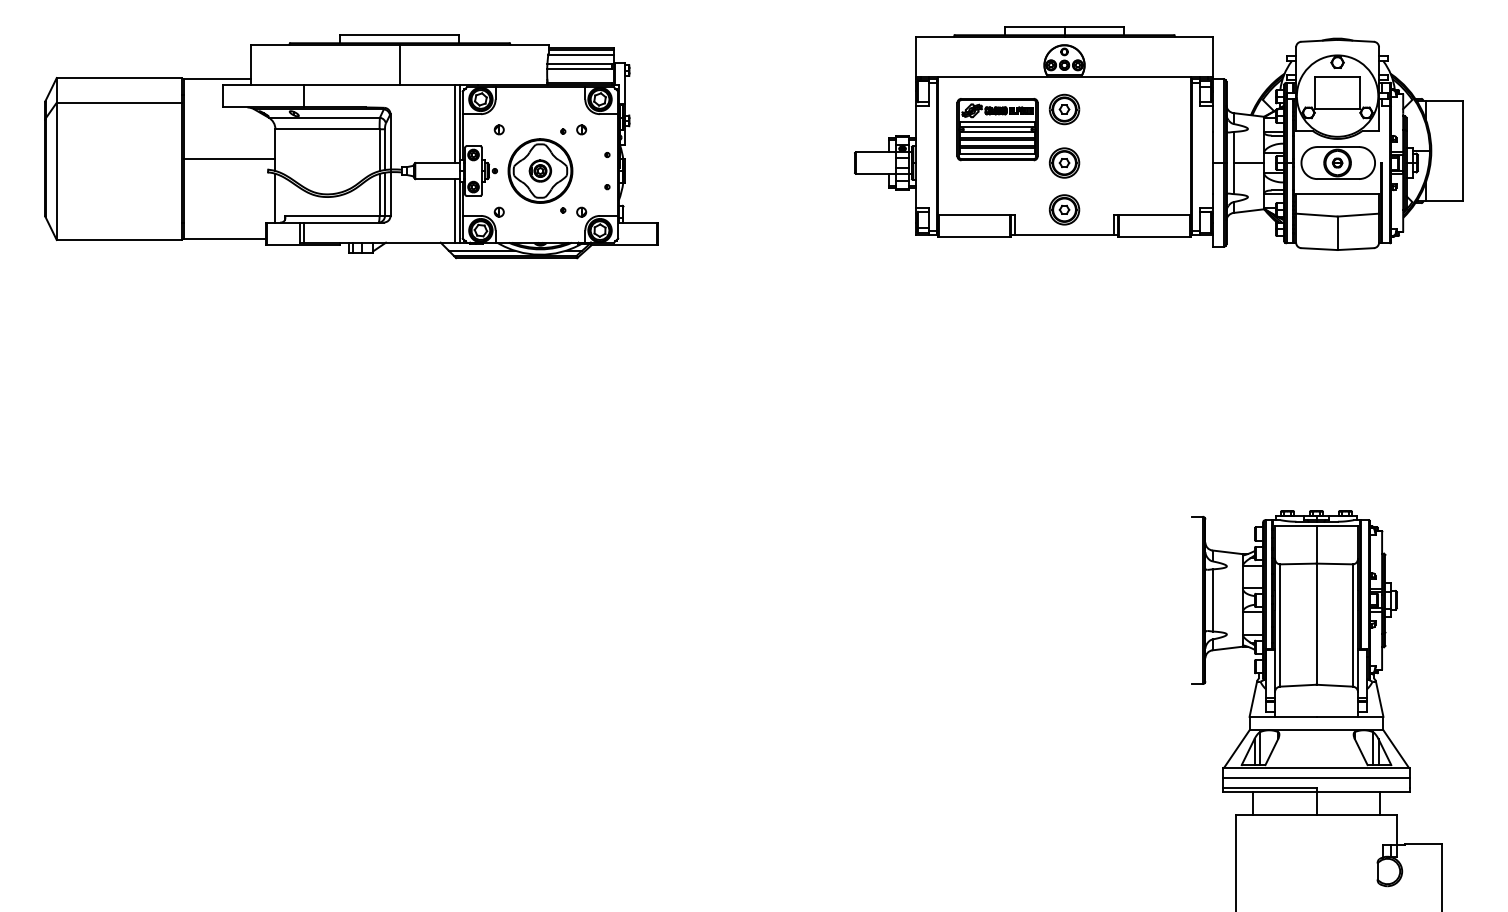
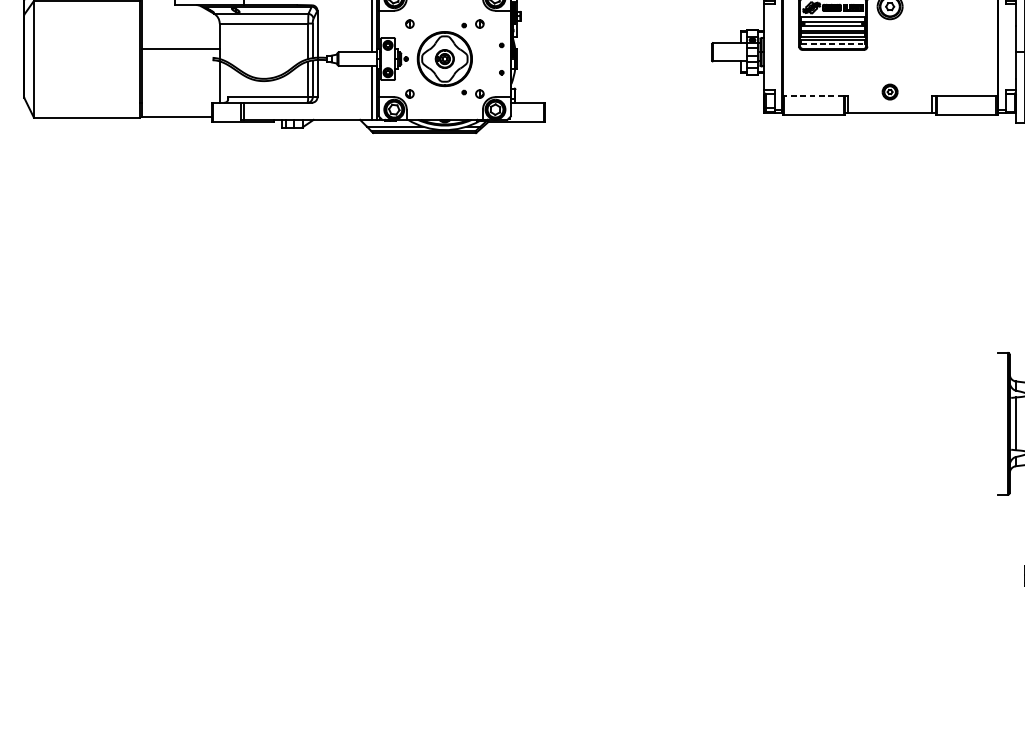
line: (998, 153) -> (834, 44), solid -> dashed
part: (1064, 162) -> (890, 51), removed
part: (1064, 209) -> (890, 91), size x0.6
line: (974, 214) -> (813, 95), solid -> dashed

